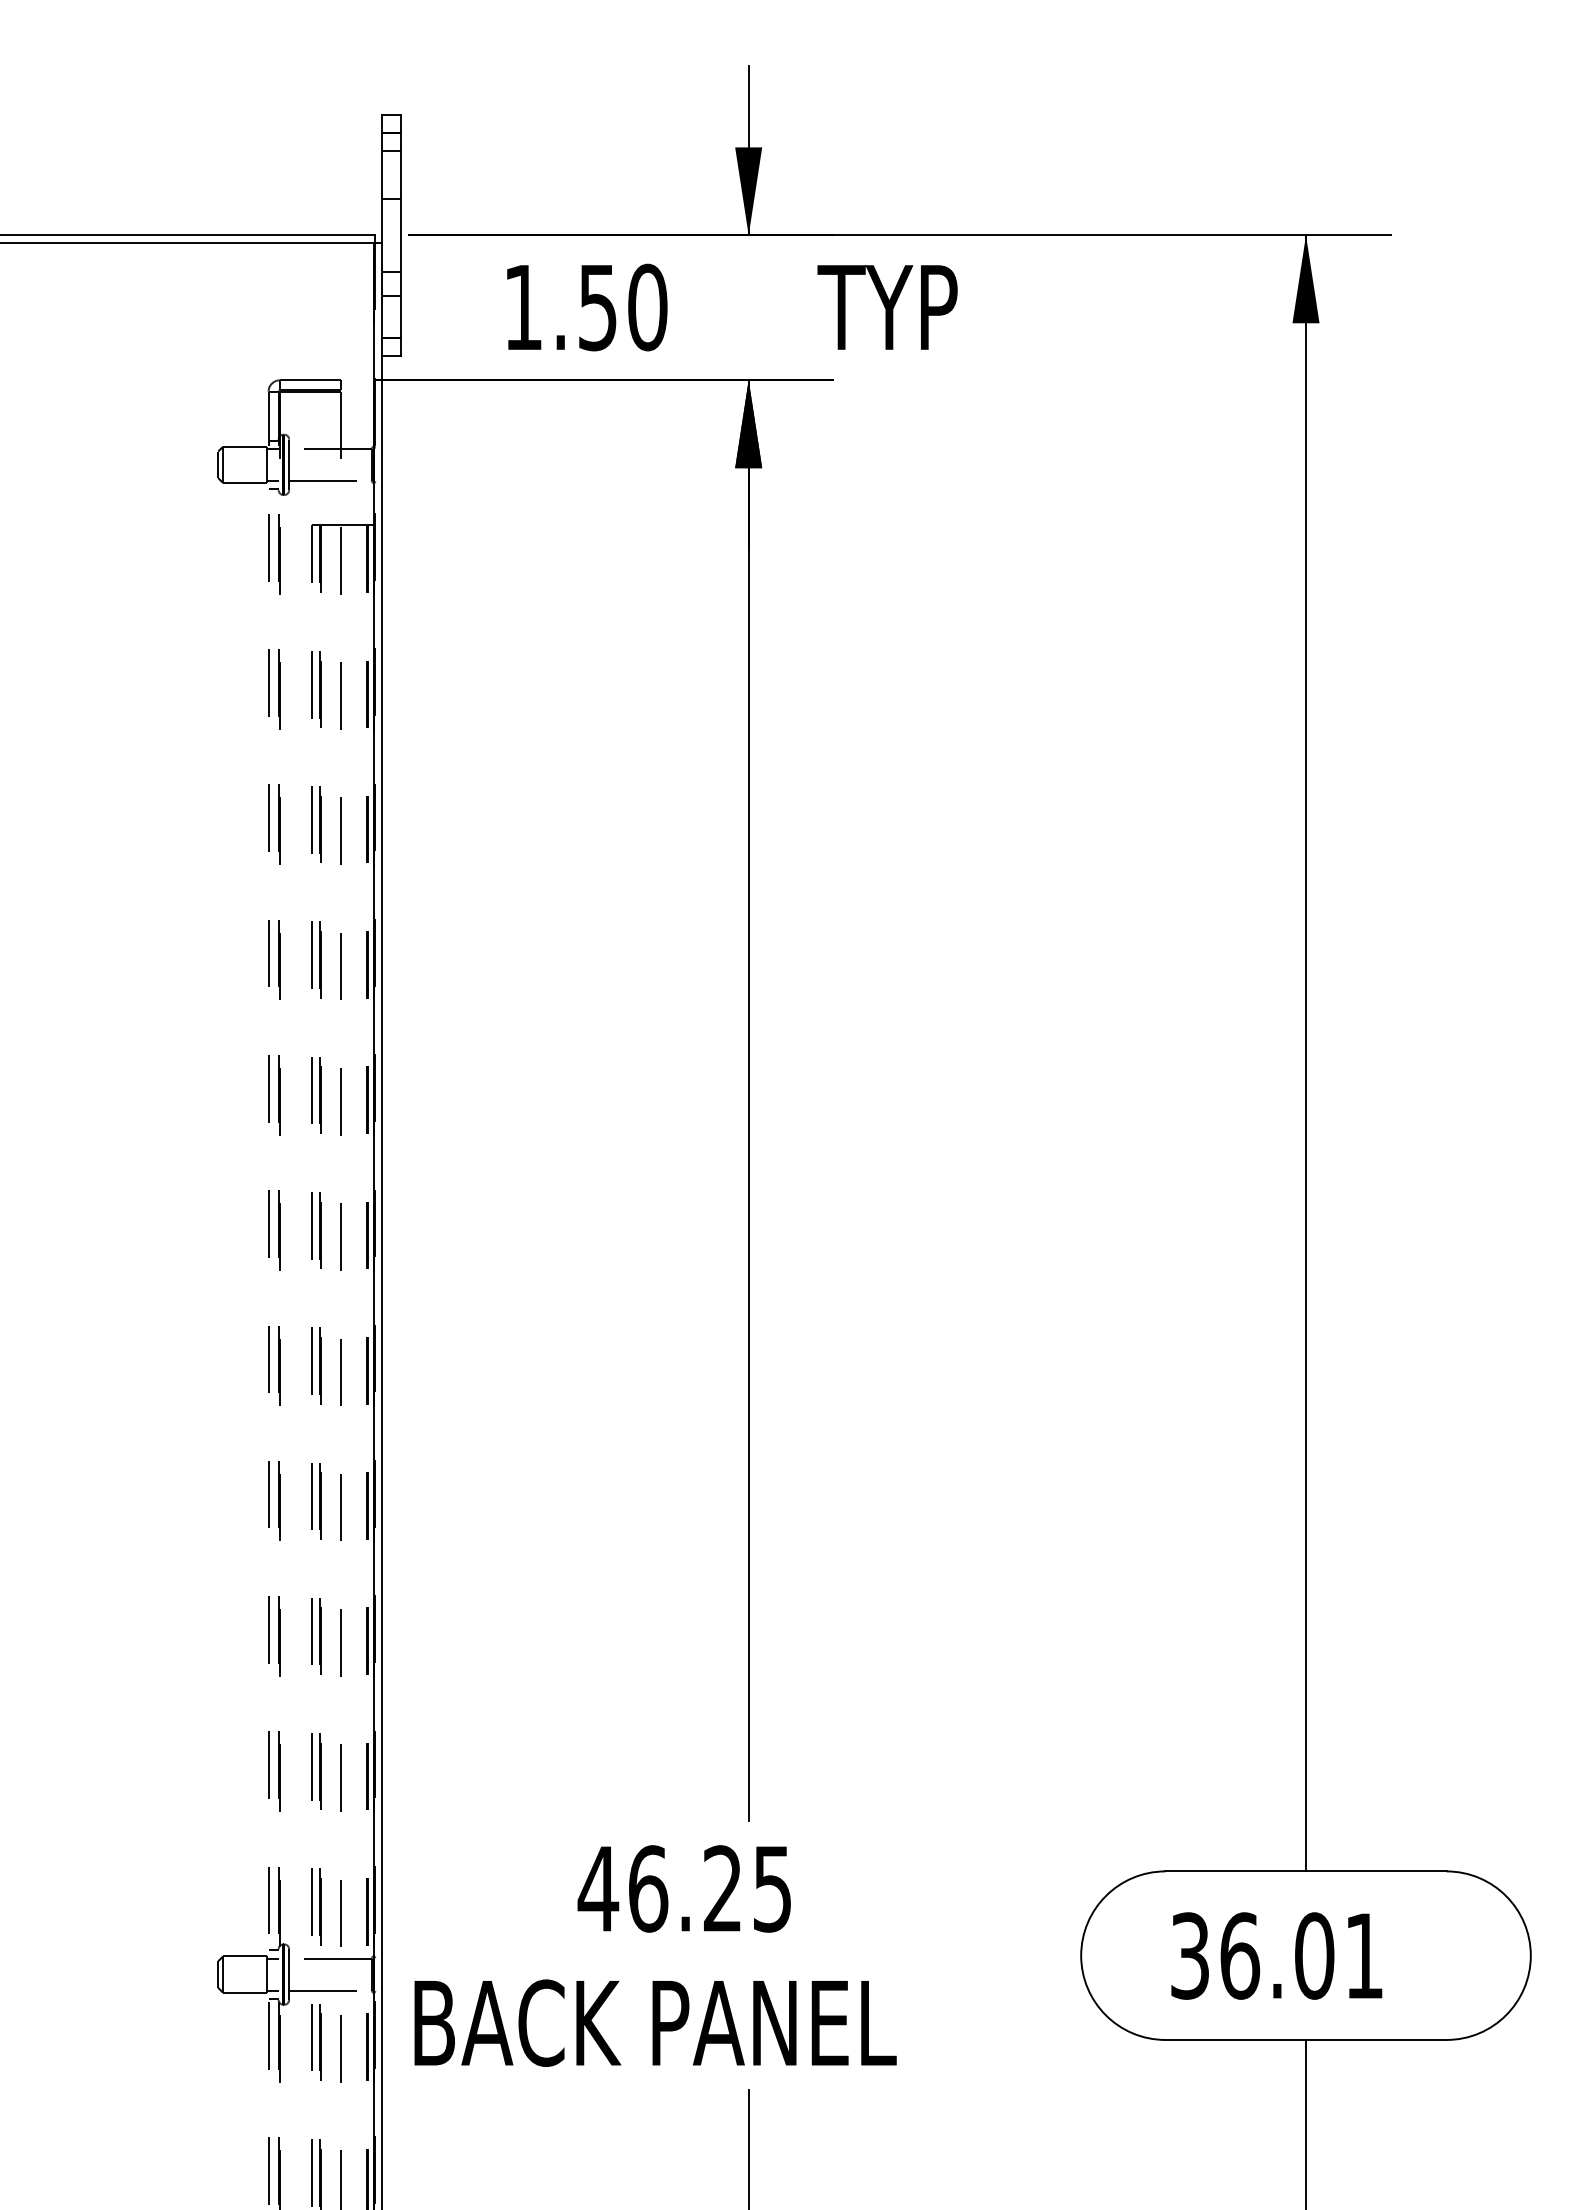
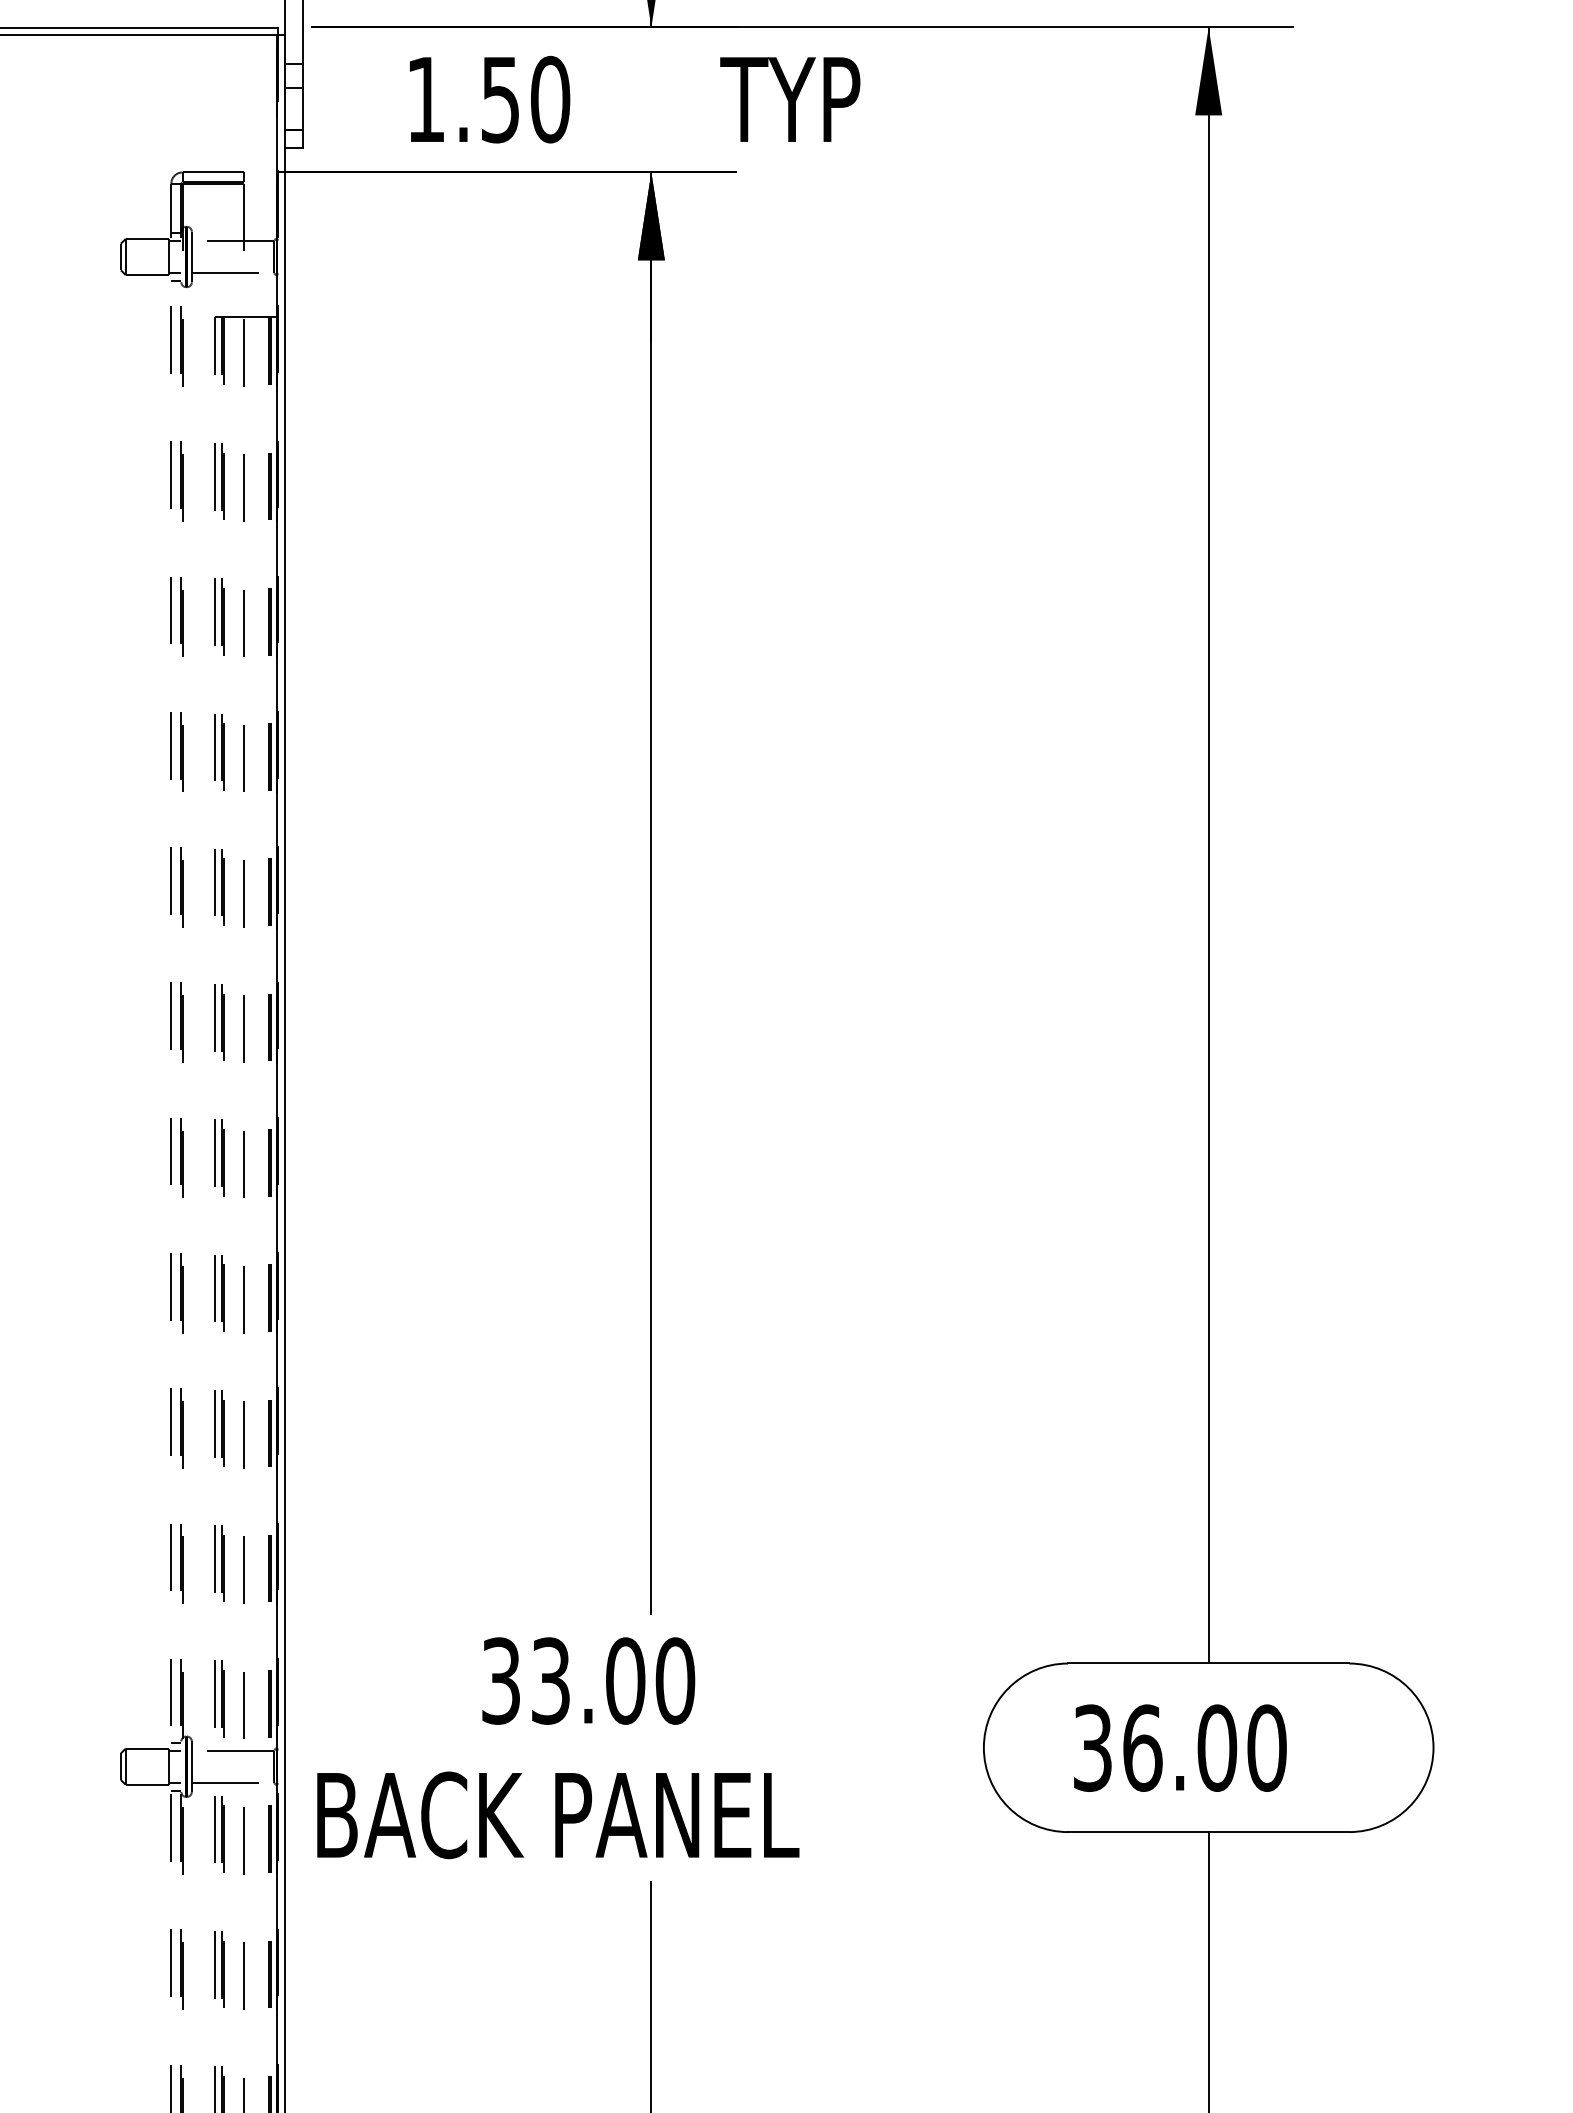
text: (684, 1888) -> (587, 1680), 46.25 -> 33.00
text: (1364, 1955) -> (1267, 1747), 36.01 -> 36.00

